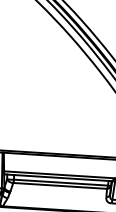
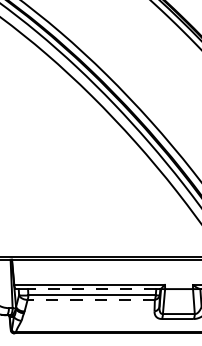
line: (60, 178) -> (91, 289), solid -> dashed
line: (60, 185) -> (91, 299), solid -> dashed

